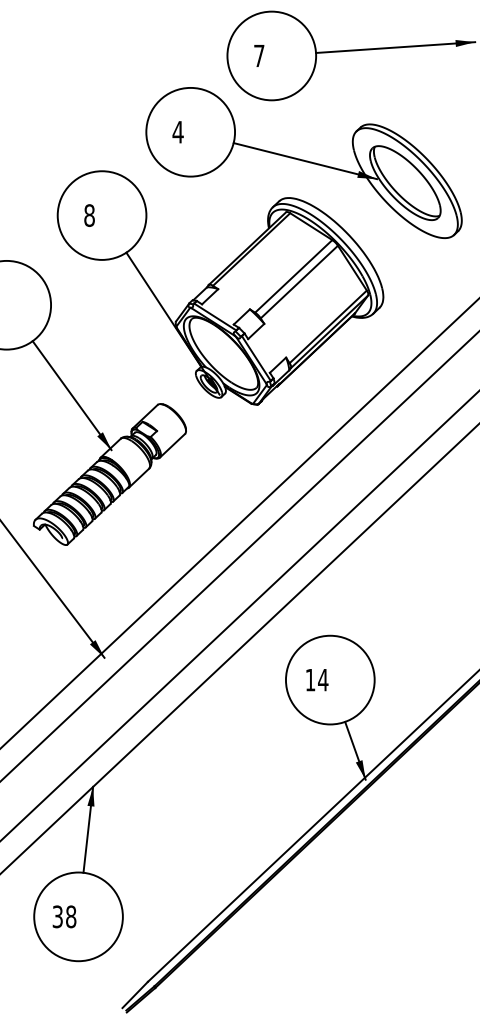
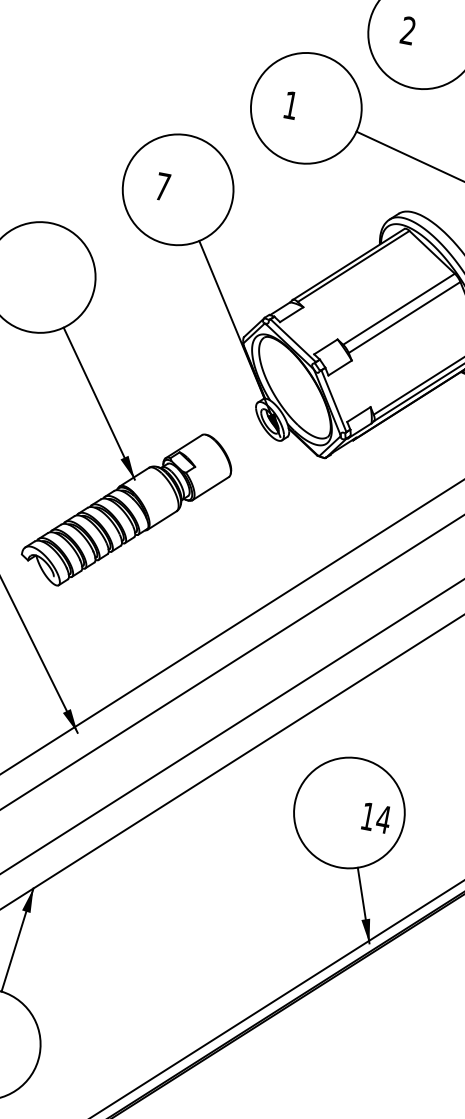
text: (259, 55) -> (408, 30), 7 -> 2
text: (177, 132) -> (290, 105), 4 -> 1
text: (89, 215) -> (162, 186), 8 -> 7
text: (317, 680) -> (376, 818), moved

